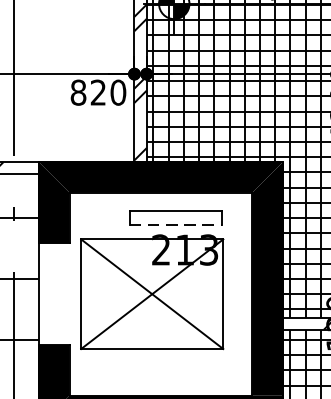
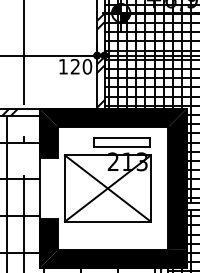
text: (78, 92) -> (63, 66), 820 -> 120
line: (176, 224) -> (122, 146), dashed -> solid

